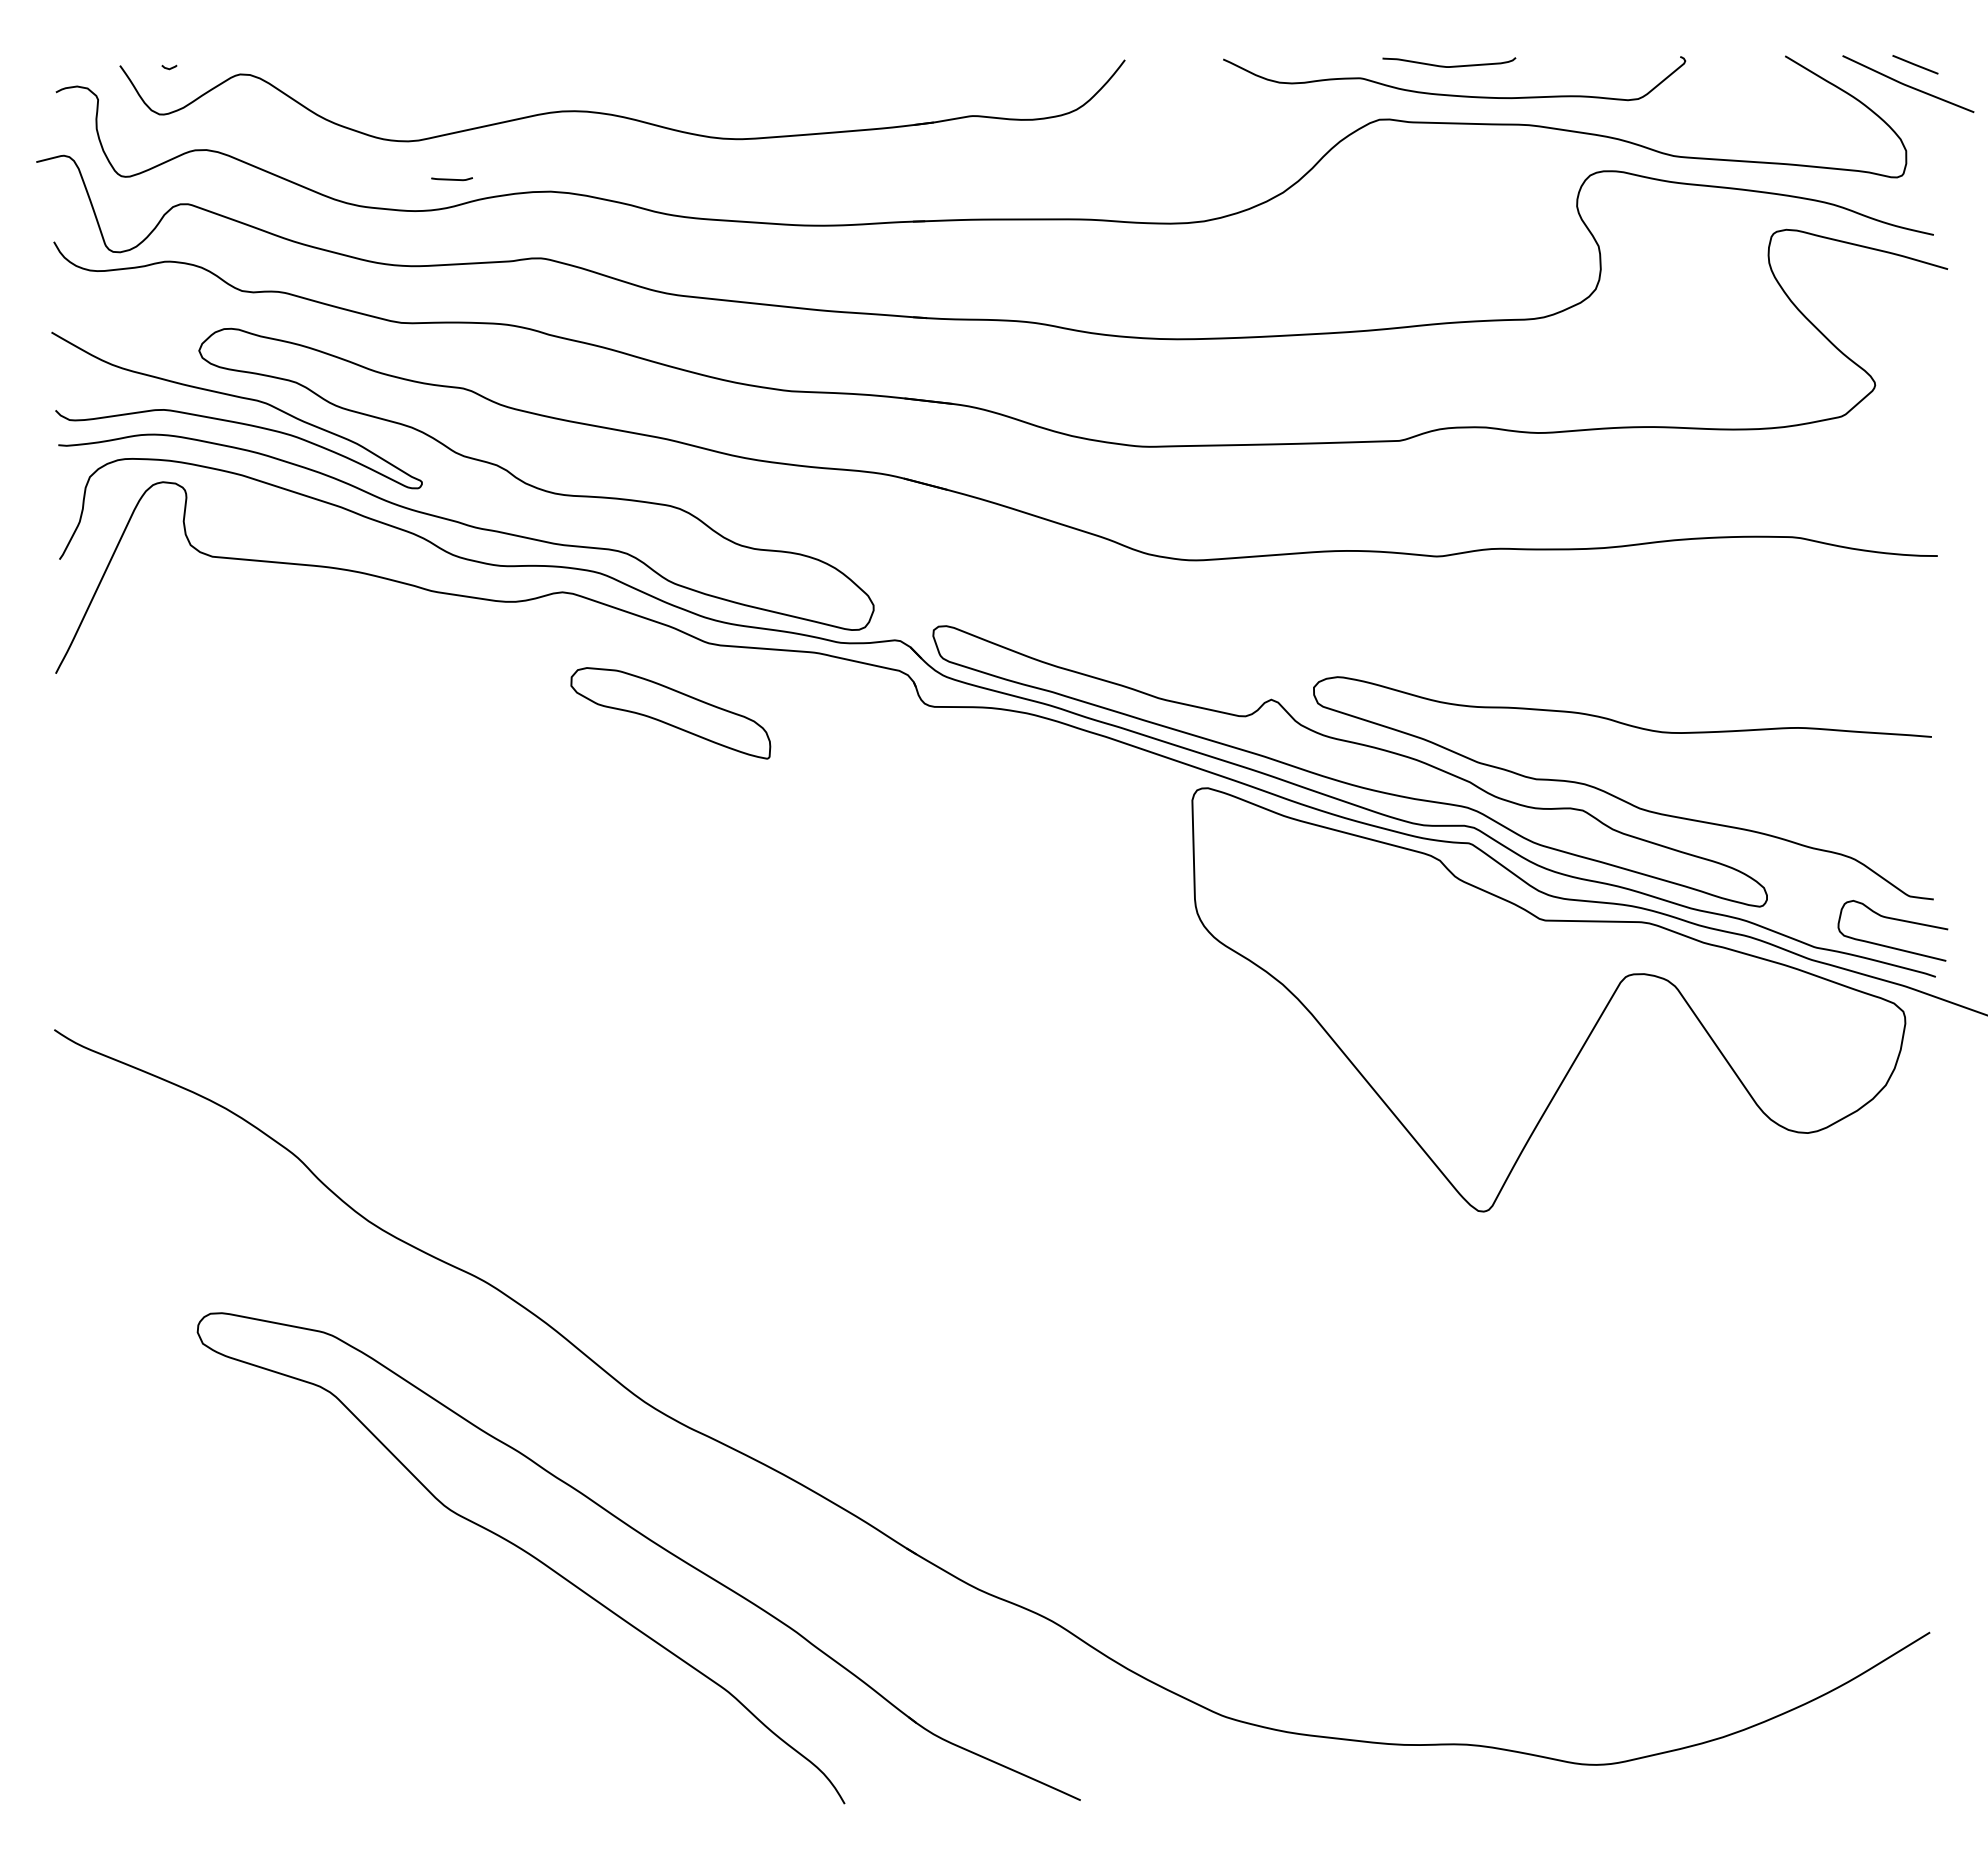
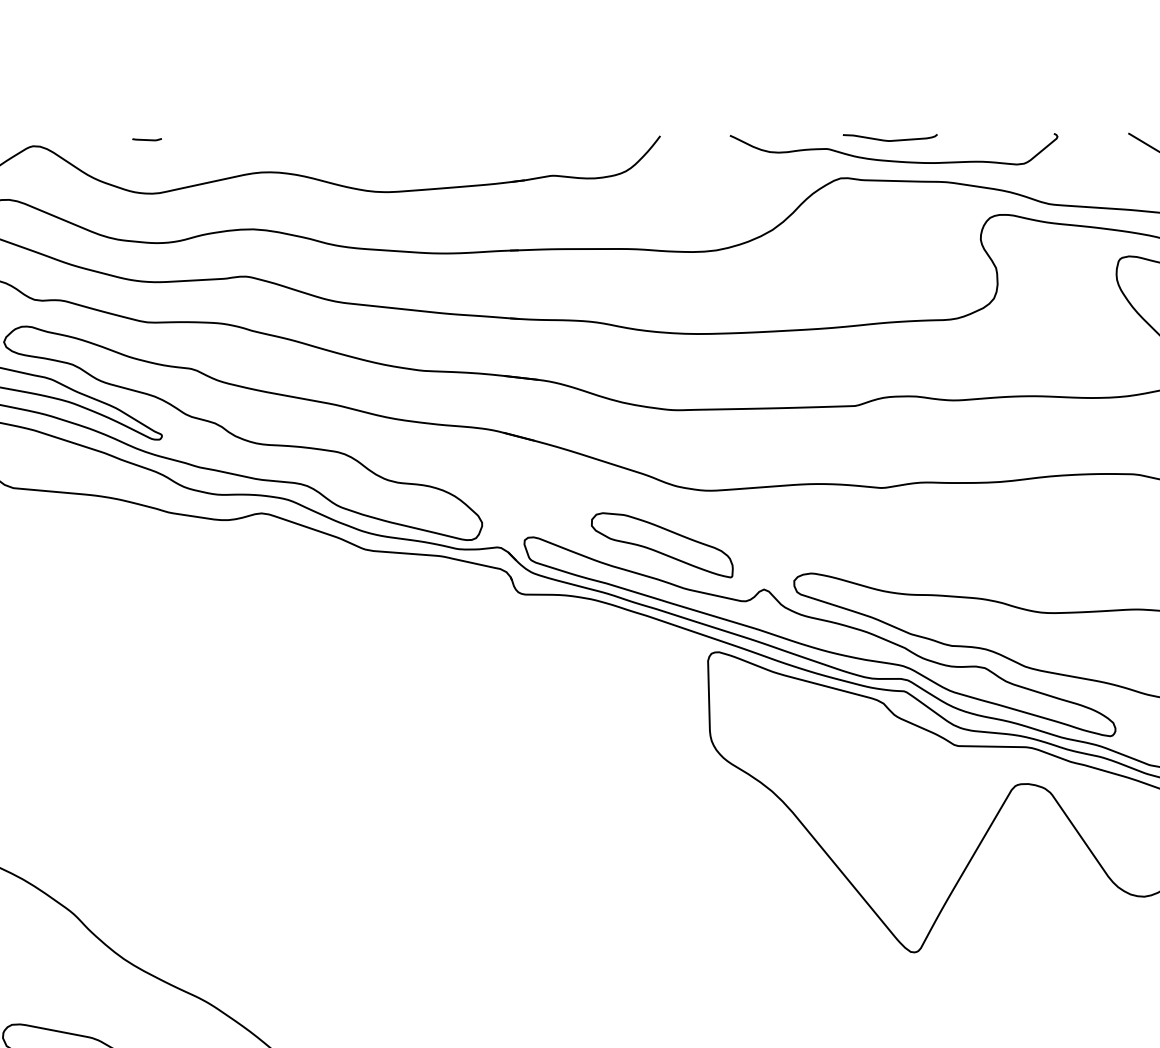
curve: (451, 179) -> (146, 139), moved
part: (670, 713) -> (662, 545), moved

